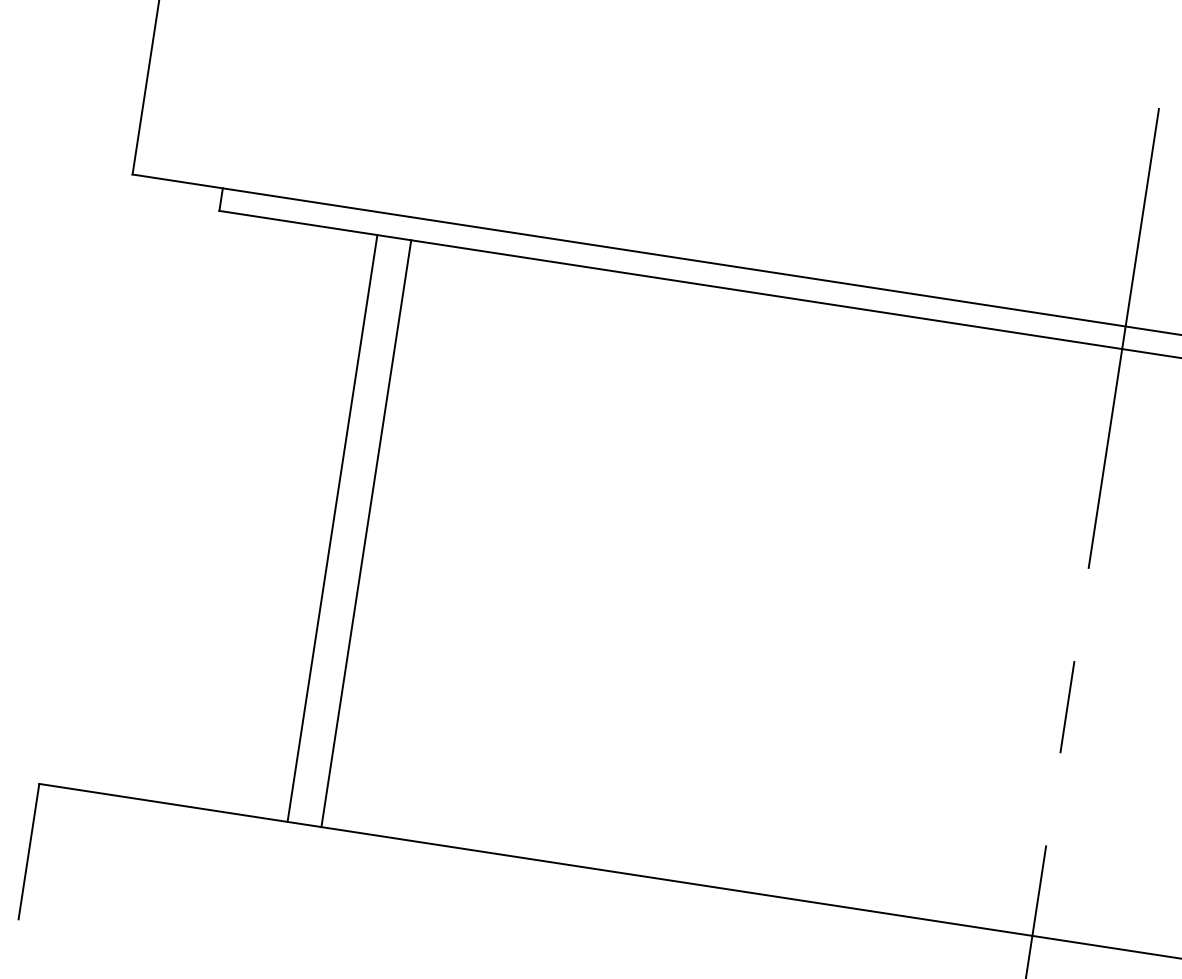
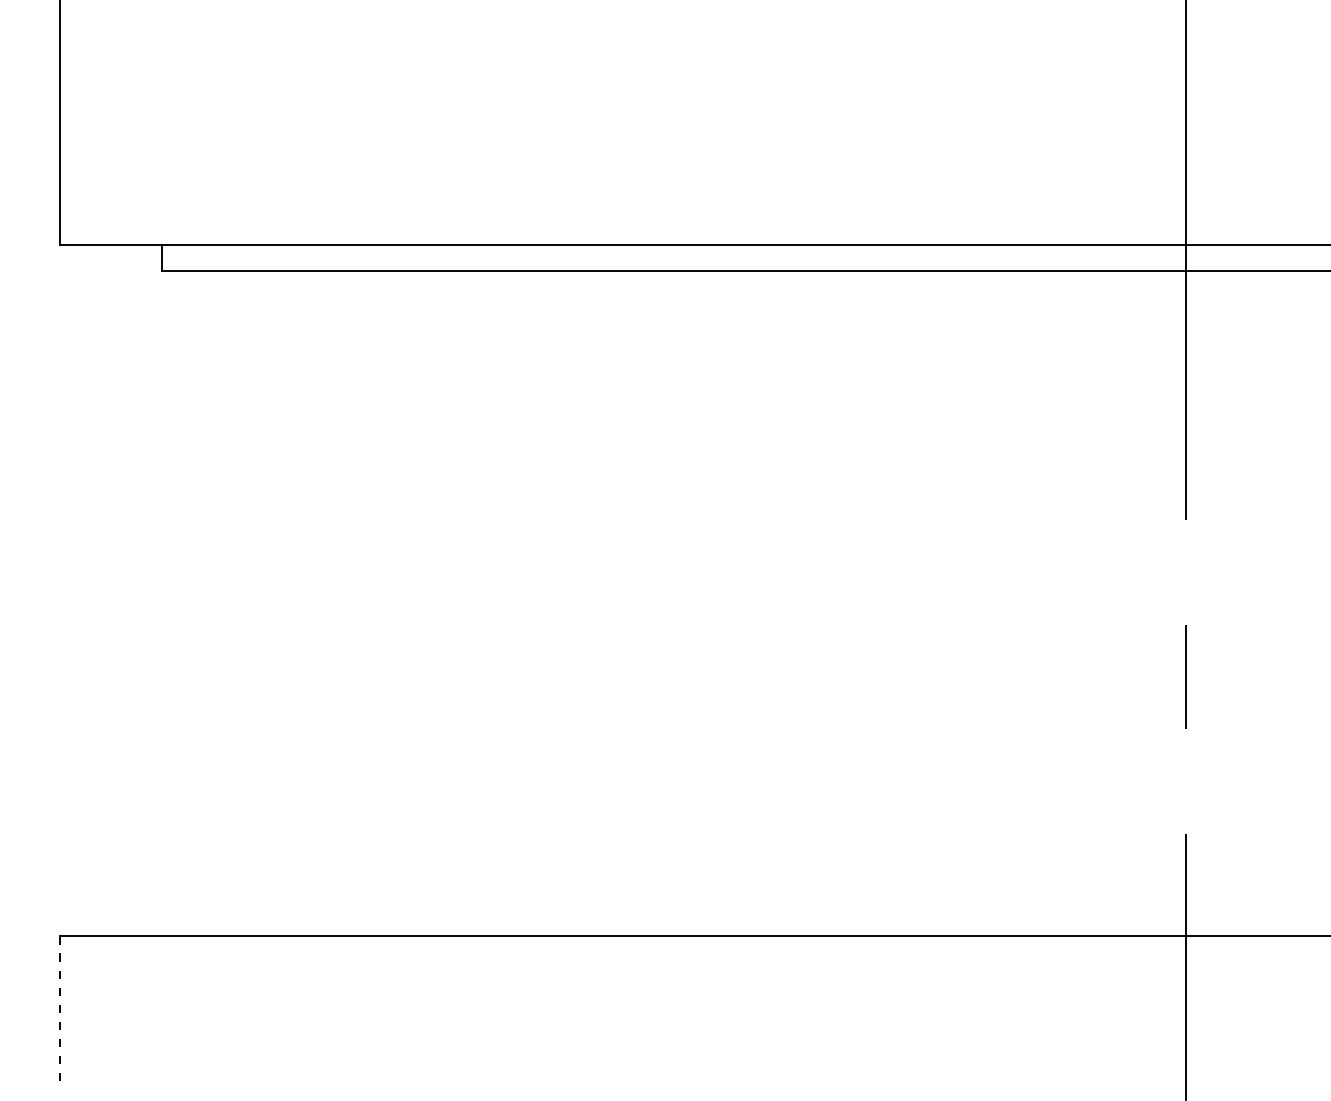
line: (332, 528) -> (341, 603), removed
line: (366, 533) -> (379, 603), removed
line: (28, 851) -> (59, 1013), solid -> dashed

